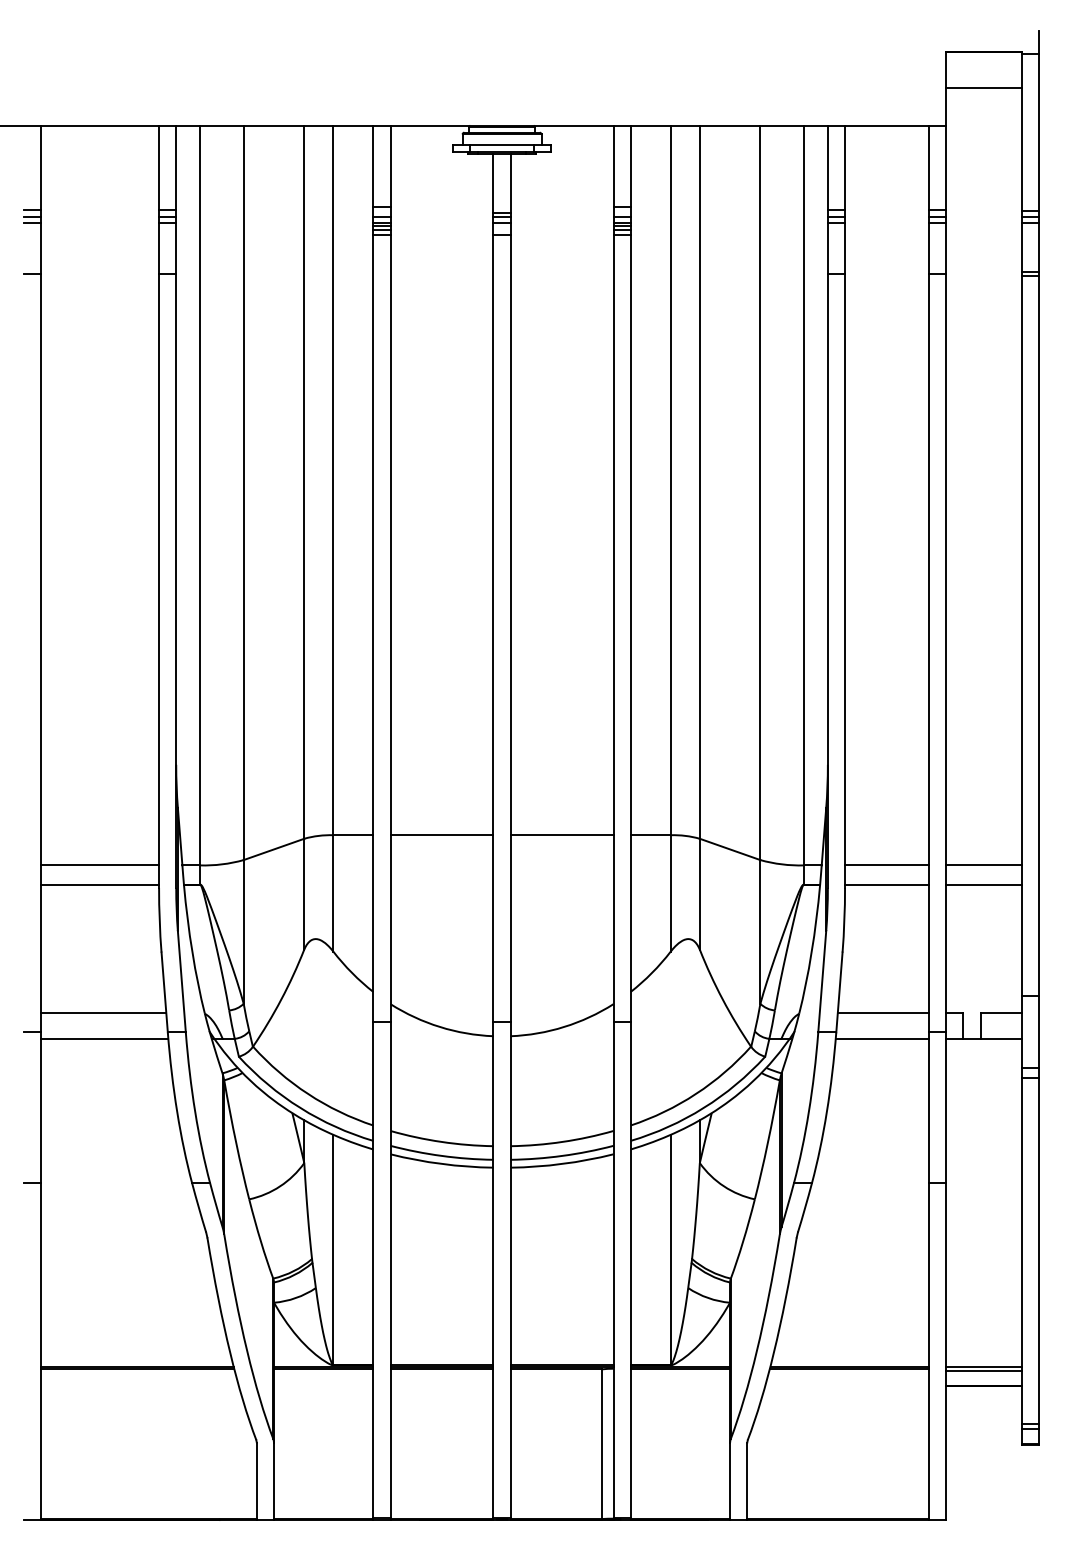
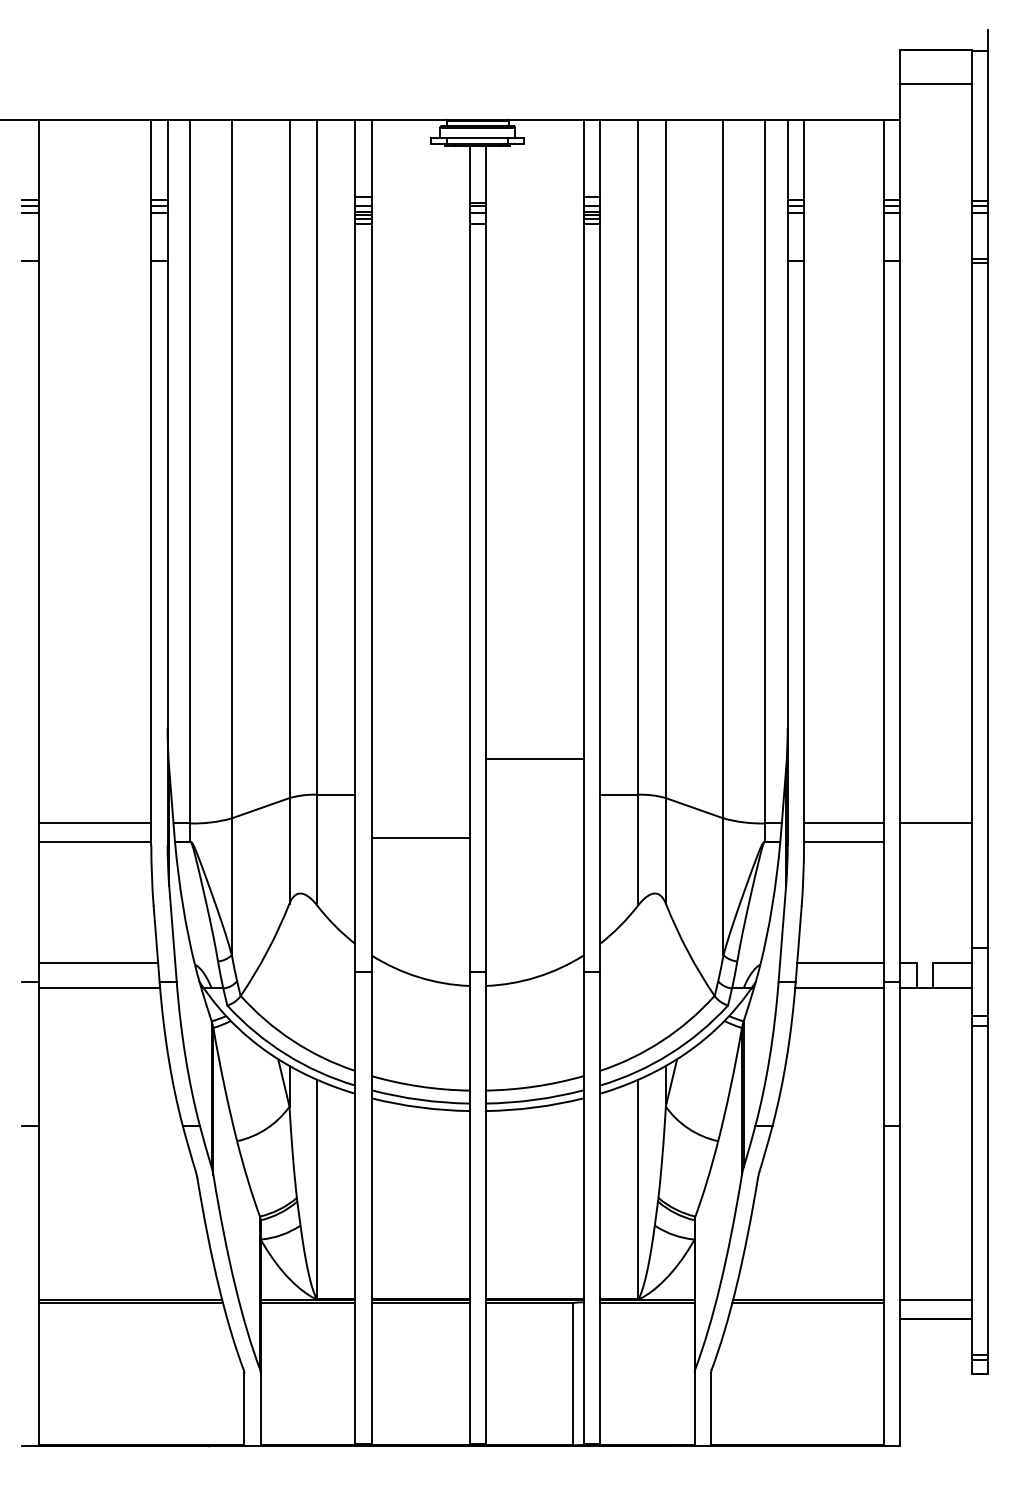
line: (441, 835) -> (420, 837), moved
line: (561, 835) -> (534, 758), moved
line: (983, 884) -> (935, 841), removed
line: (983, 1370) -> (935, 1304), removed

